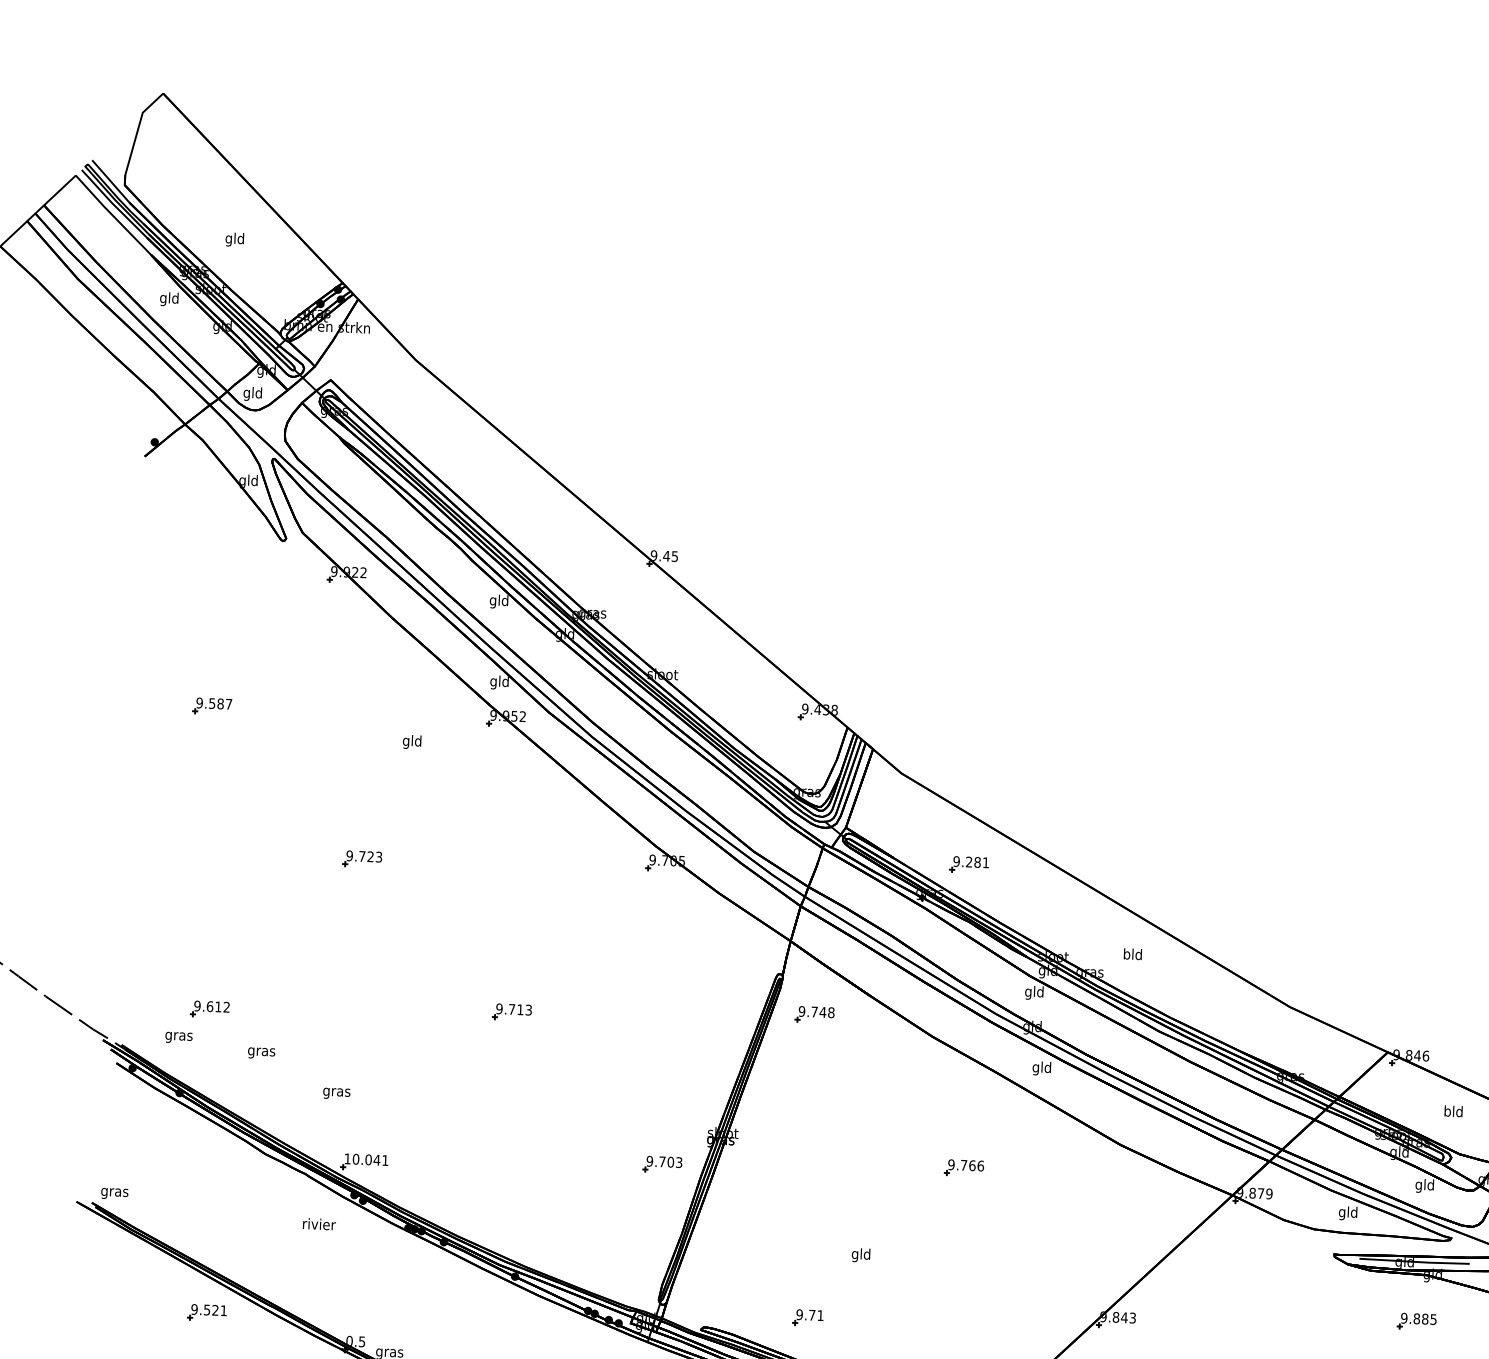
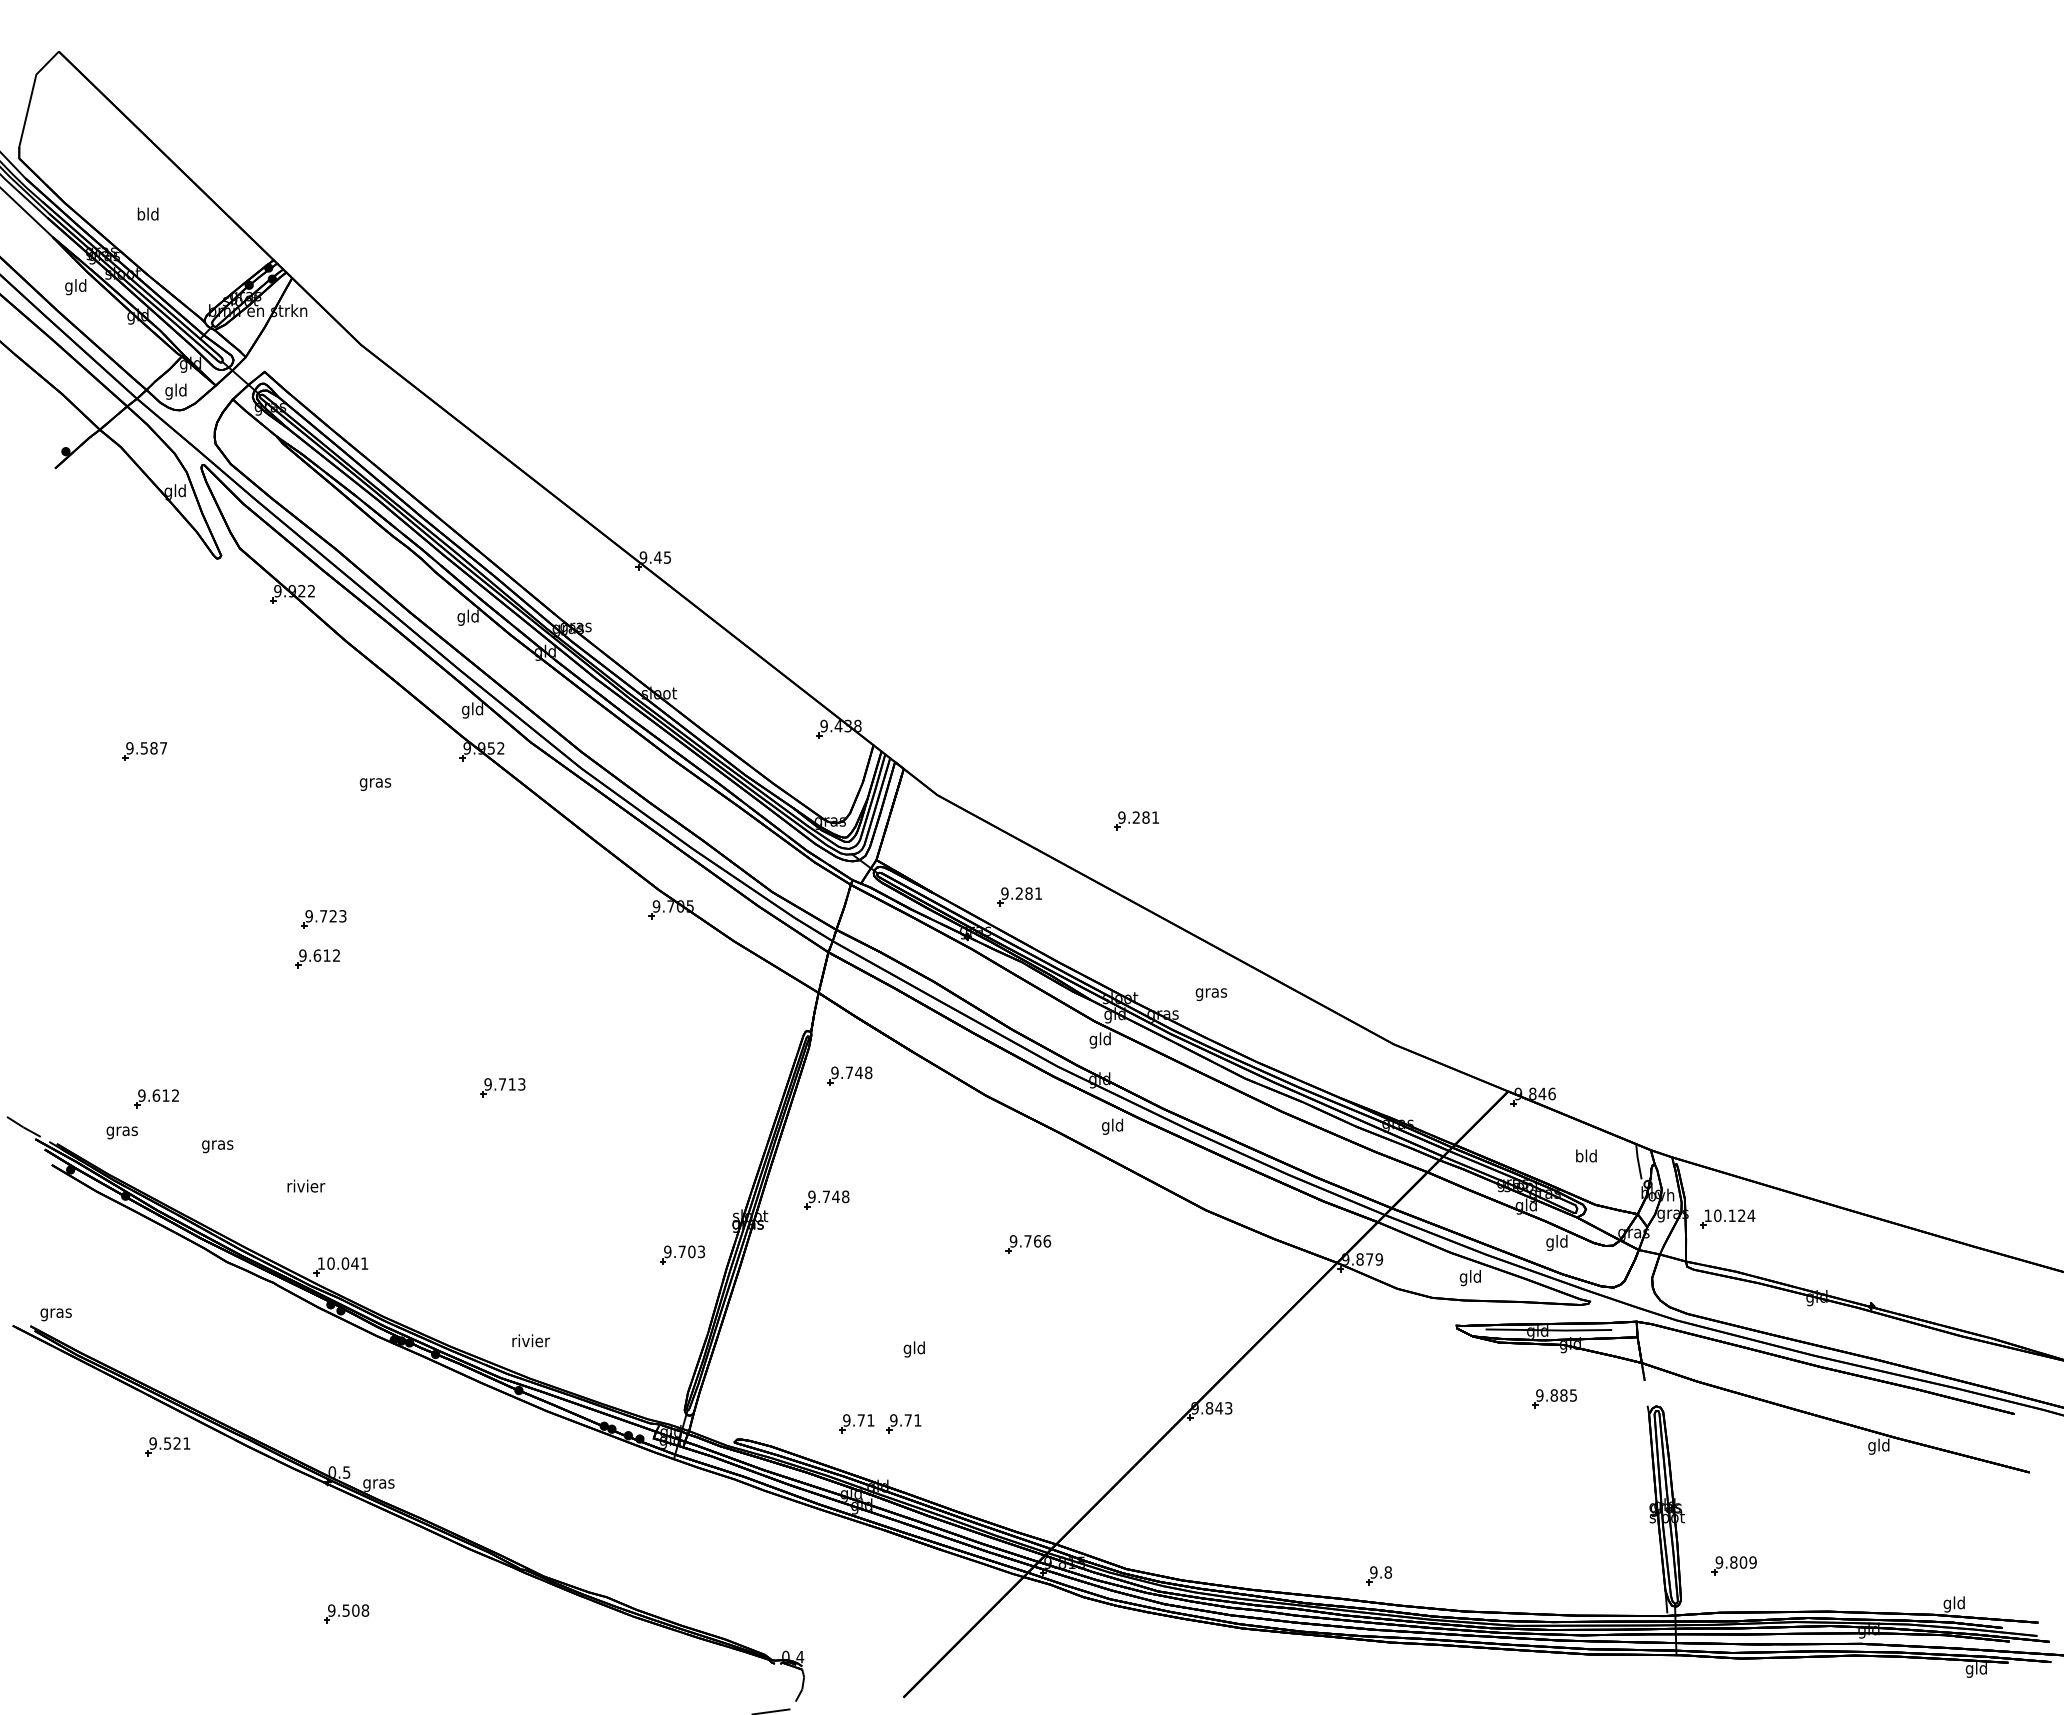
text: (229, 239) -> (141, 215), gld -> bld
text: (412, 741) -> (375, 782), gld -> gras
part: (1073, 802) -> (1136, 820), added
part: (355, 893) -> (317, 958), added
text: (1132, 955) -> (1211, 992), bld -> gras
text: (337, 1092) -> (306, 1187), gras -> rivier
part: (790, 1121) -> (826, 1199), added
text: (319, 1223) -> (531, 1340), moved
part: (848, 1319) -> (903, 1423), added

